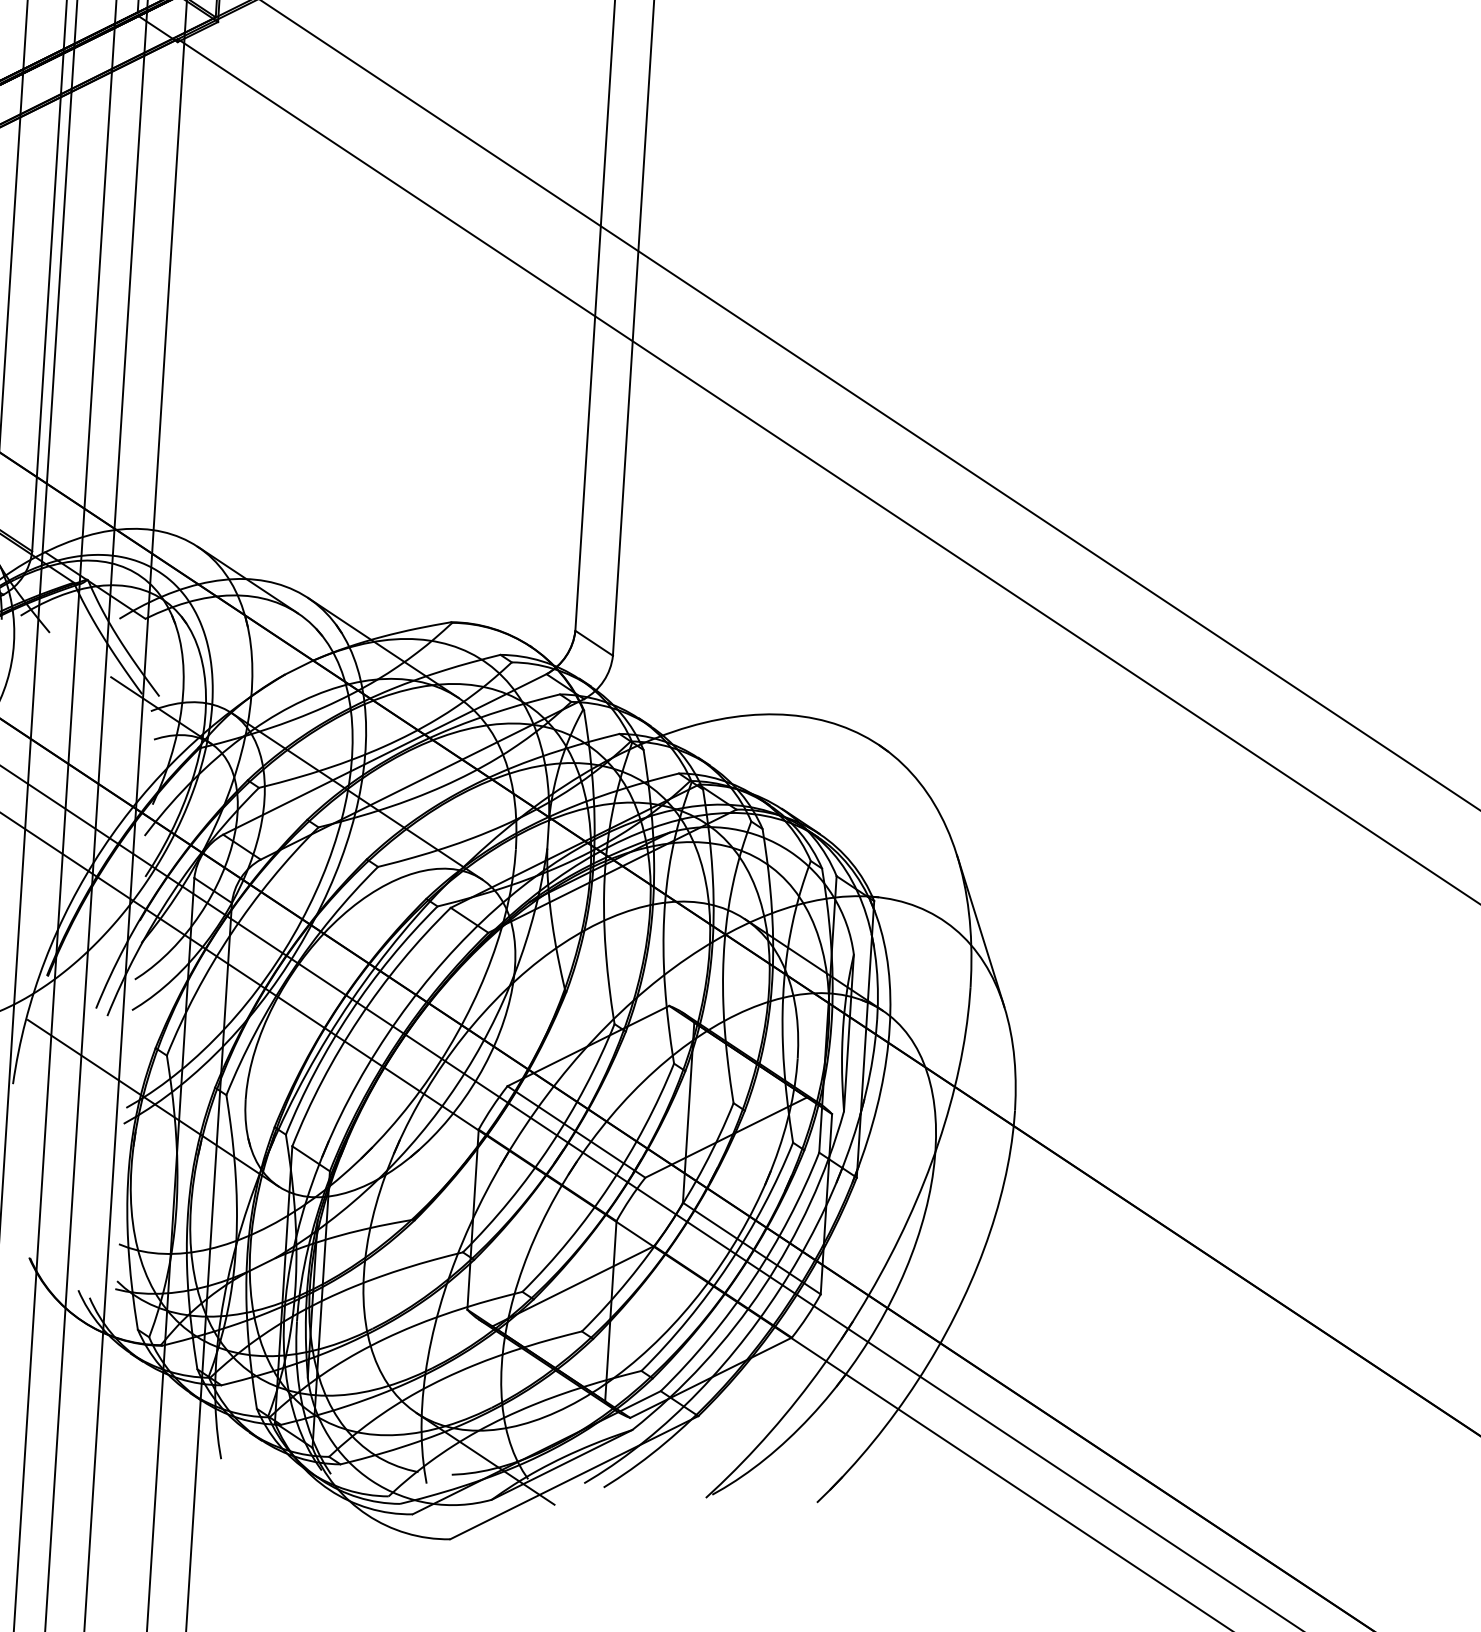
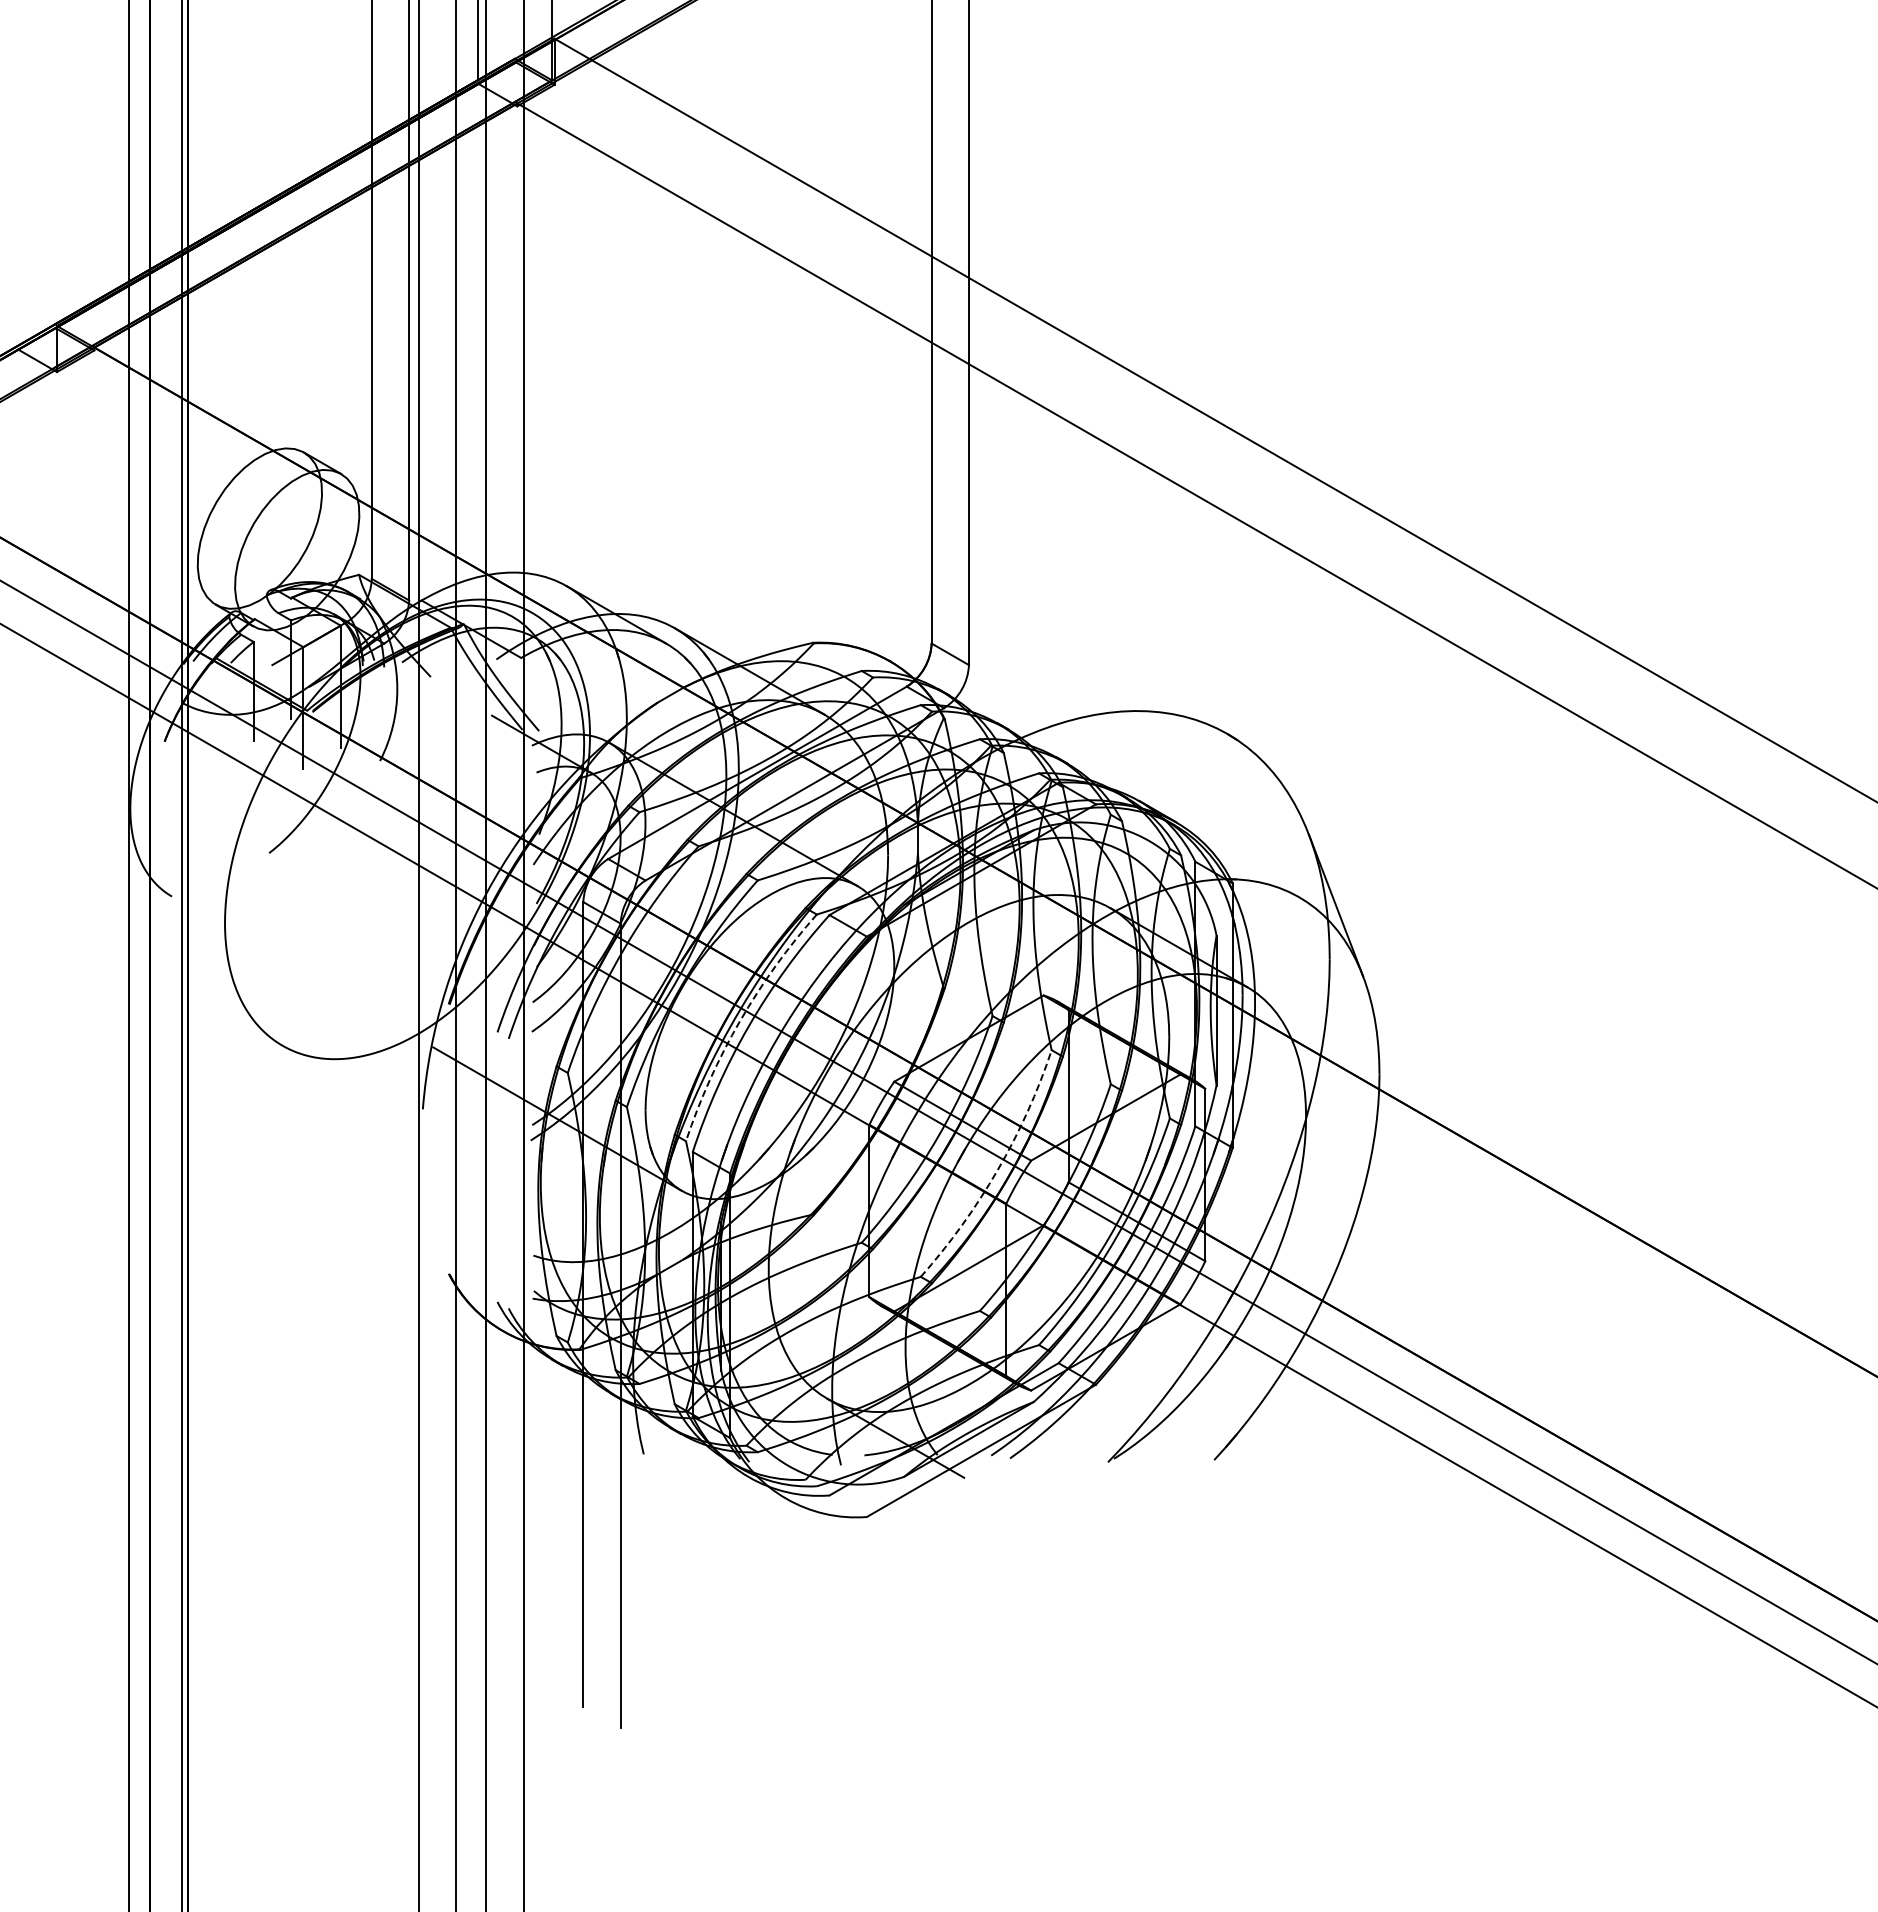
arc: (349, 1013) -> (739, 1021), solid -> dashed
arc: (609, 1185) -> (997, 1170), solid -> dashed

